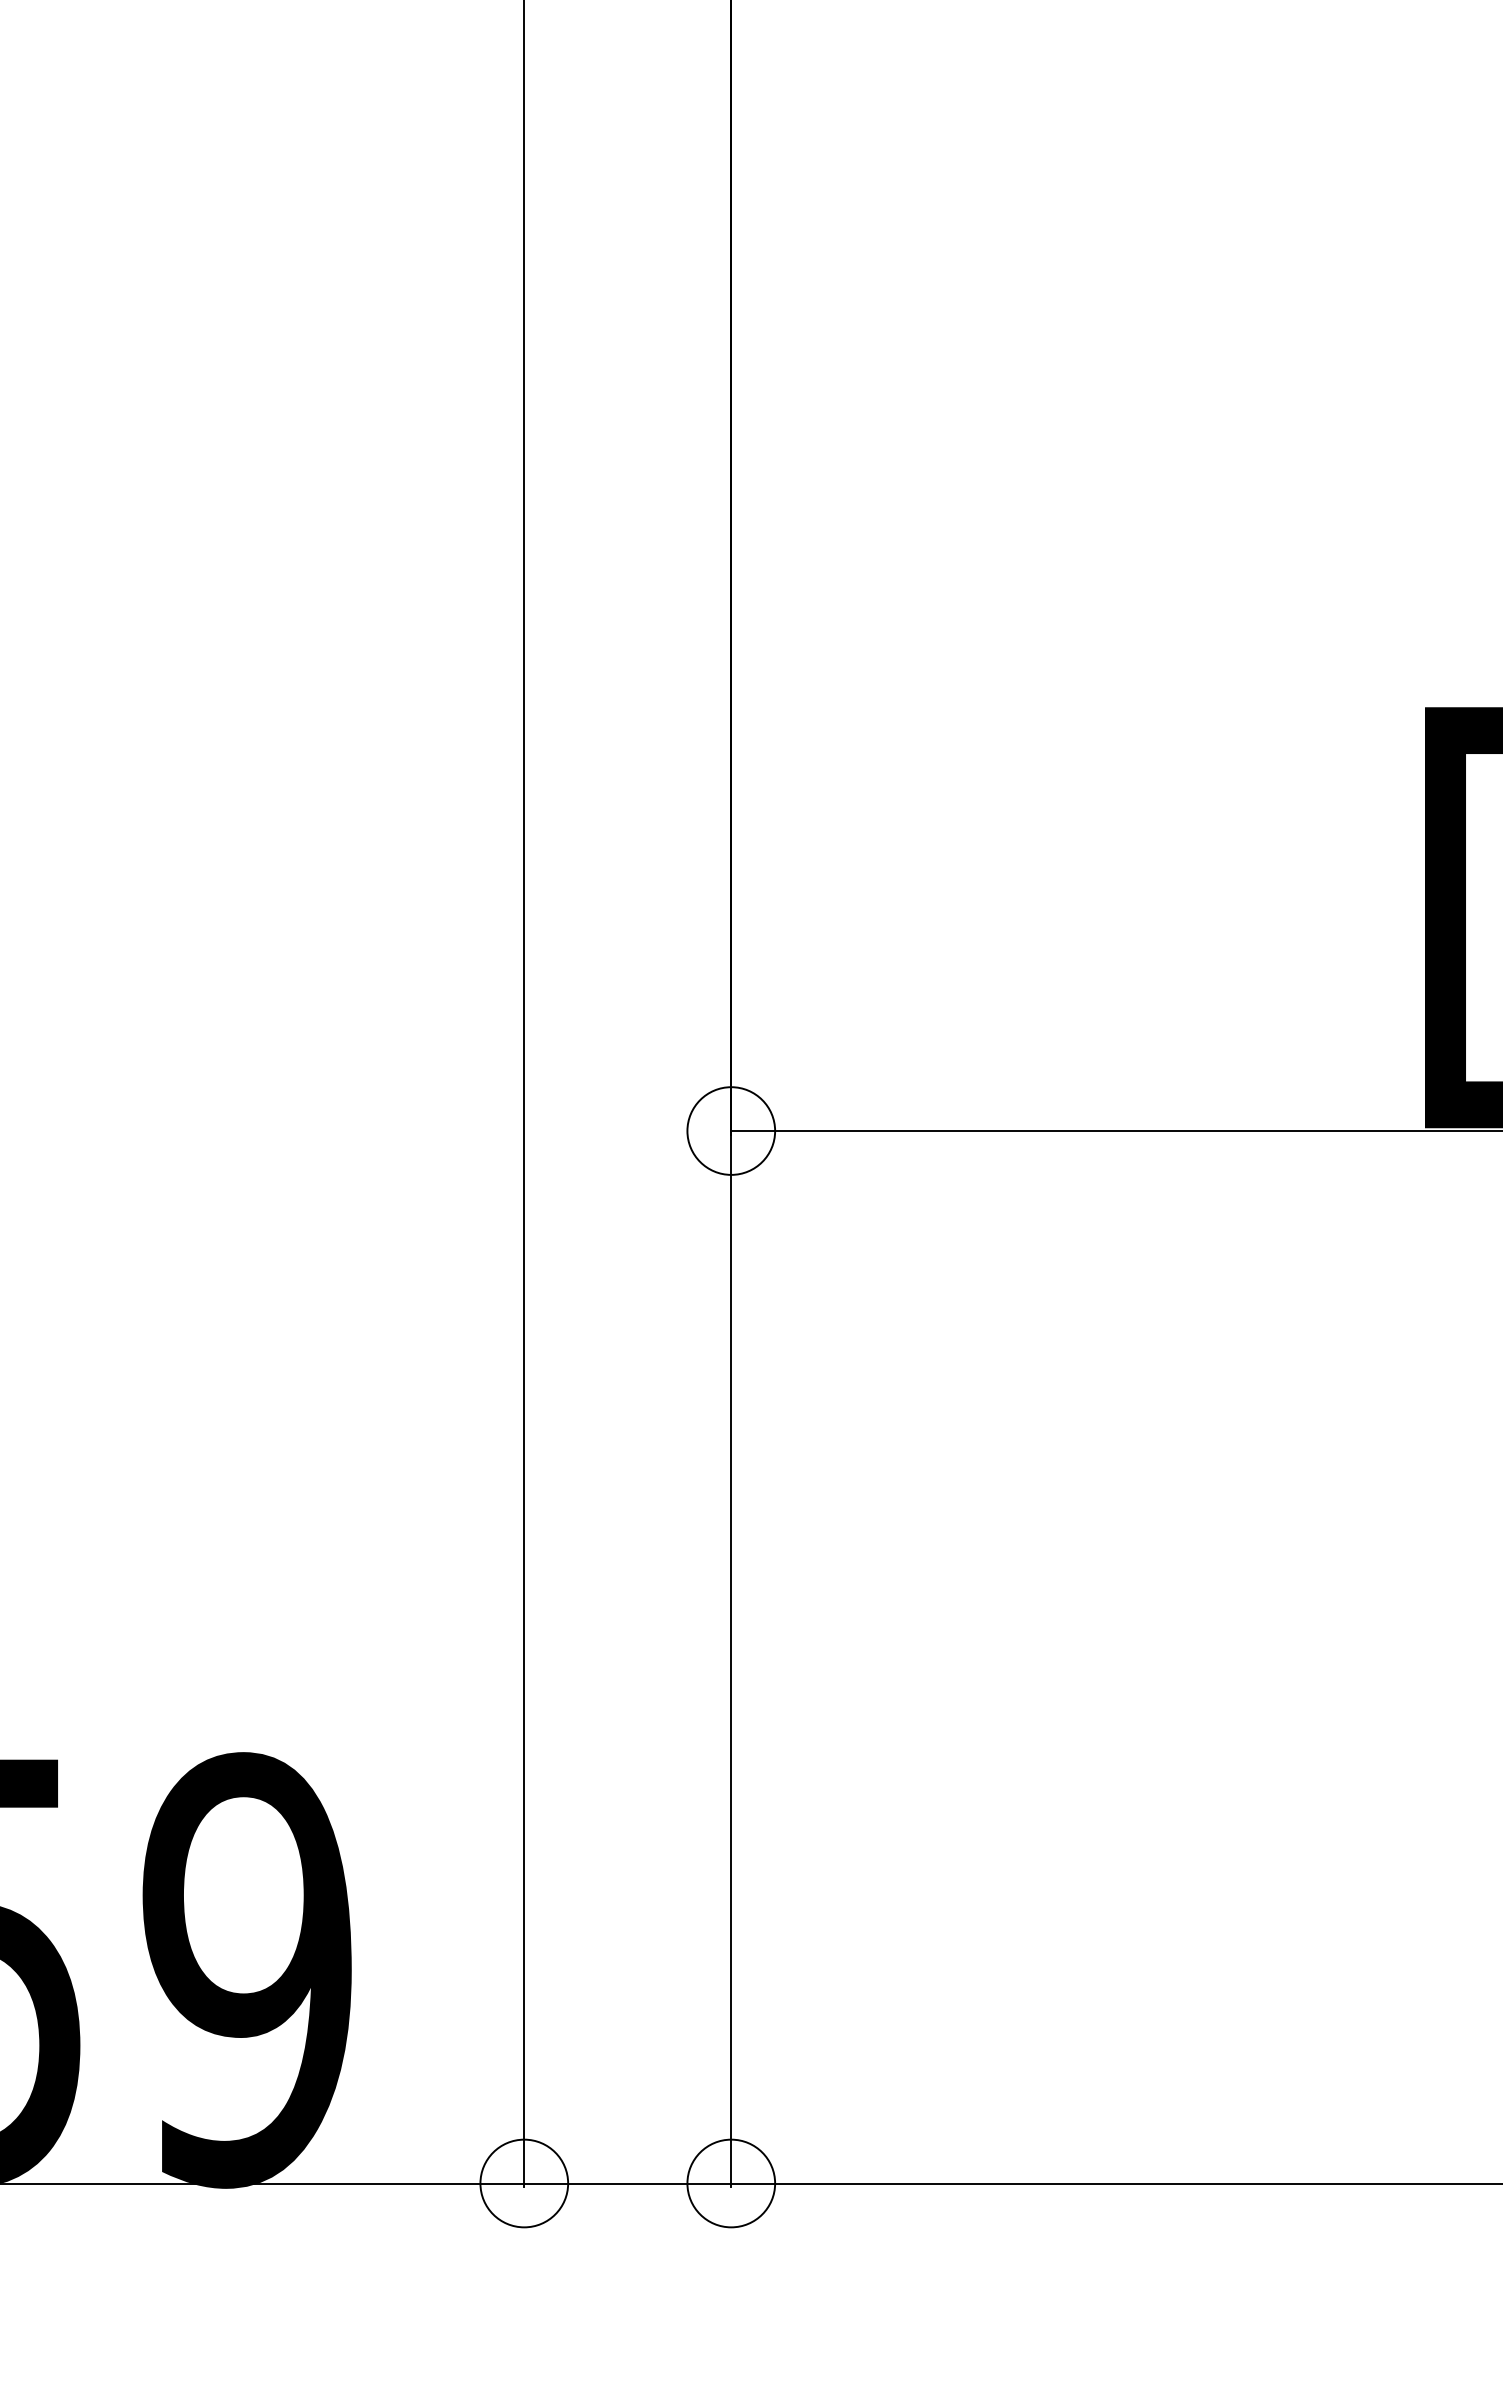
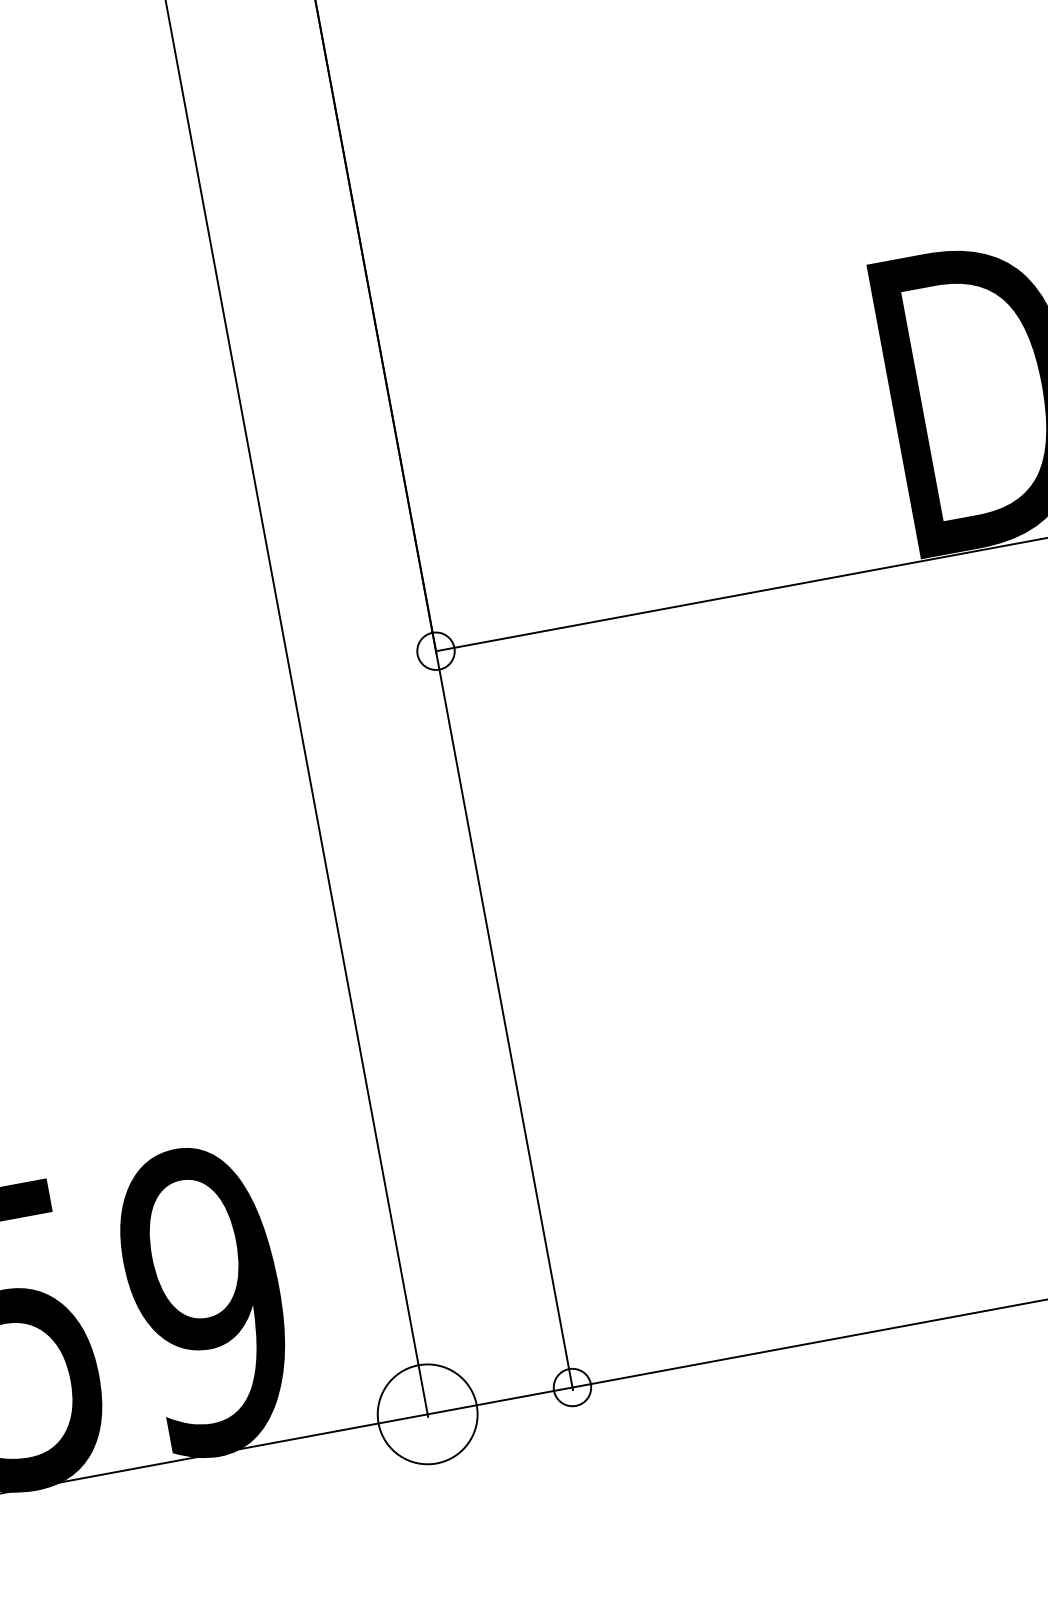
circle: (731, 1130) -> (436, 650), size x0.6
circle: (524, 2183) -> (427, 1414), size x1.6
circle: (731, 2183) -> (572, 1387), size x0.6

